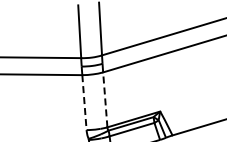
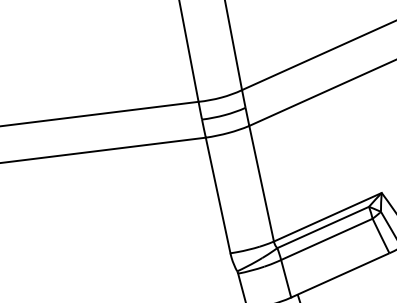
line: (105, 99) -> (261, 182), dashed -> solid
line: (84, 102) -> (218, 195), dashed -> solid

